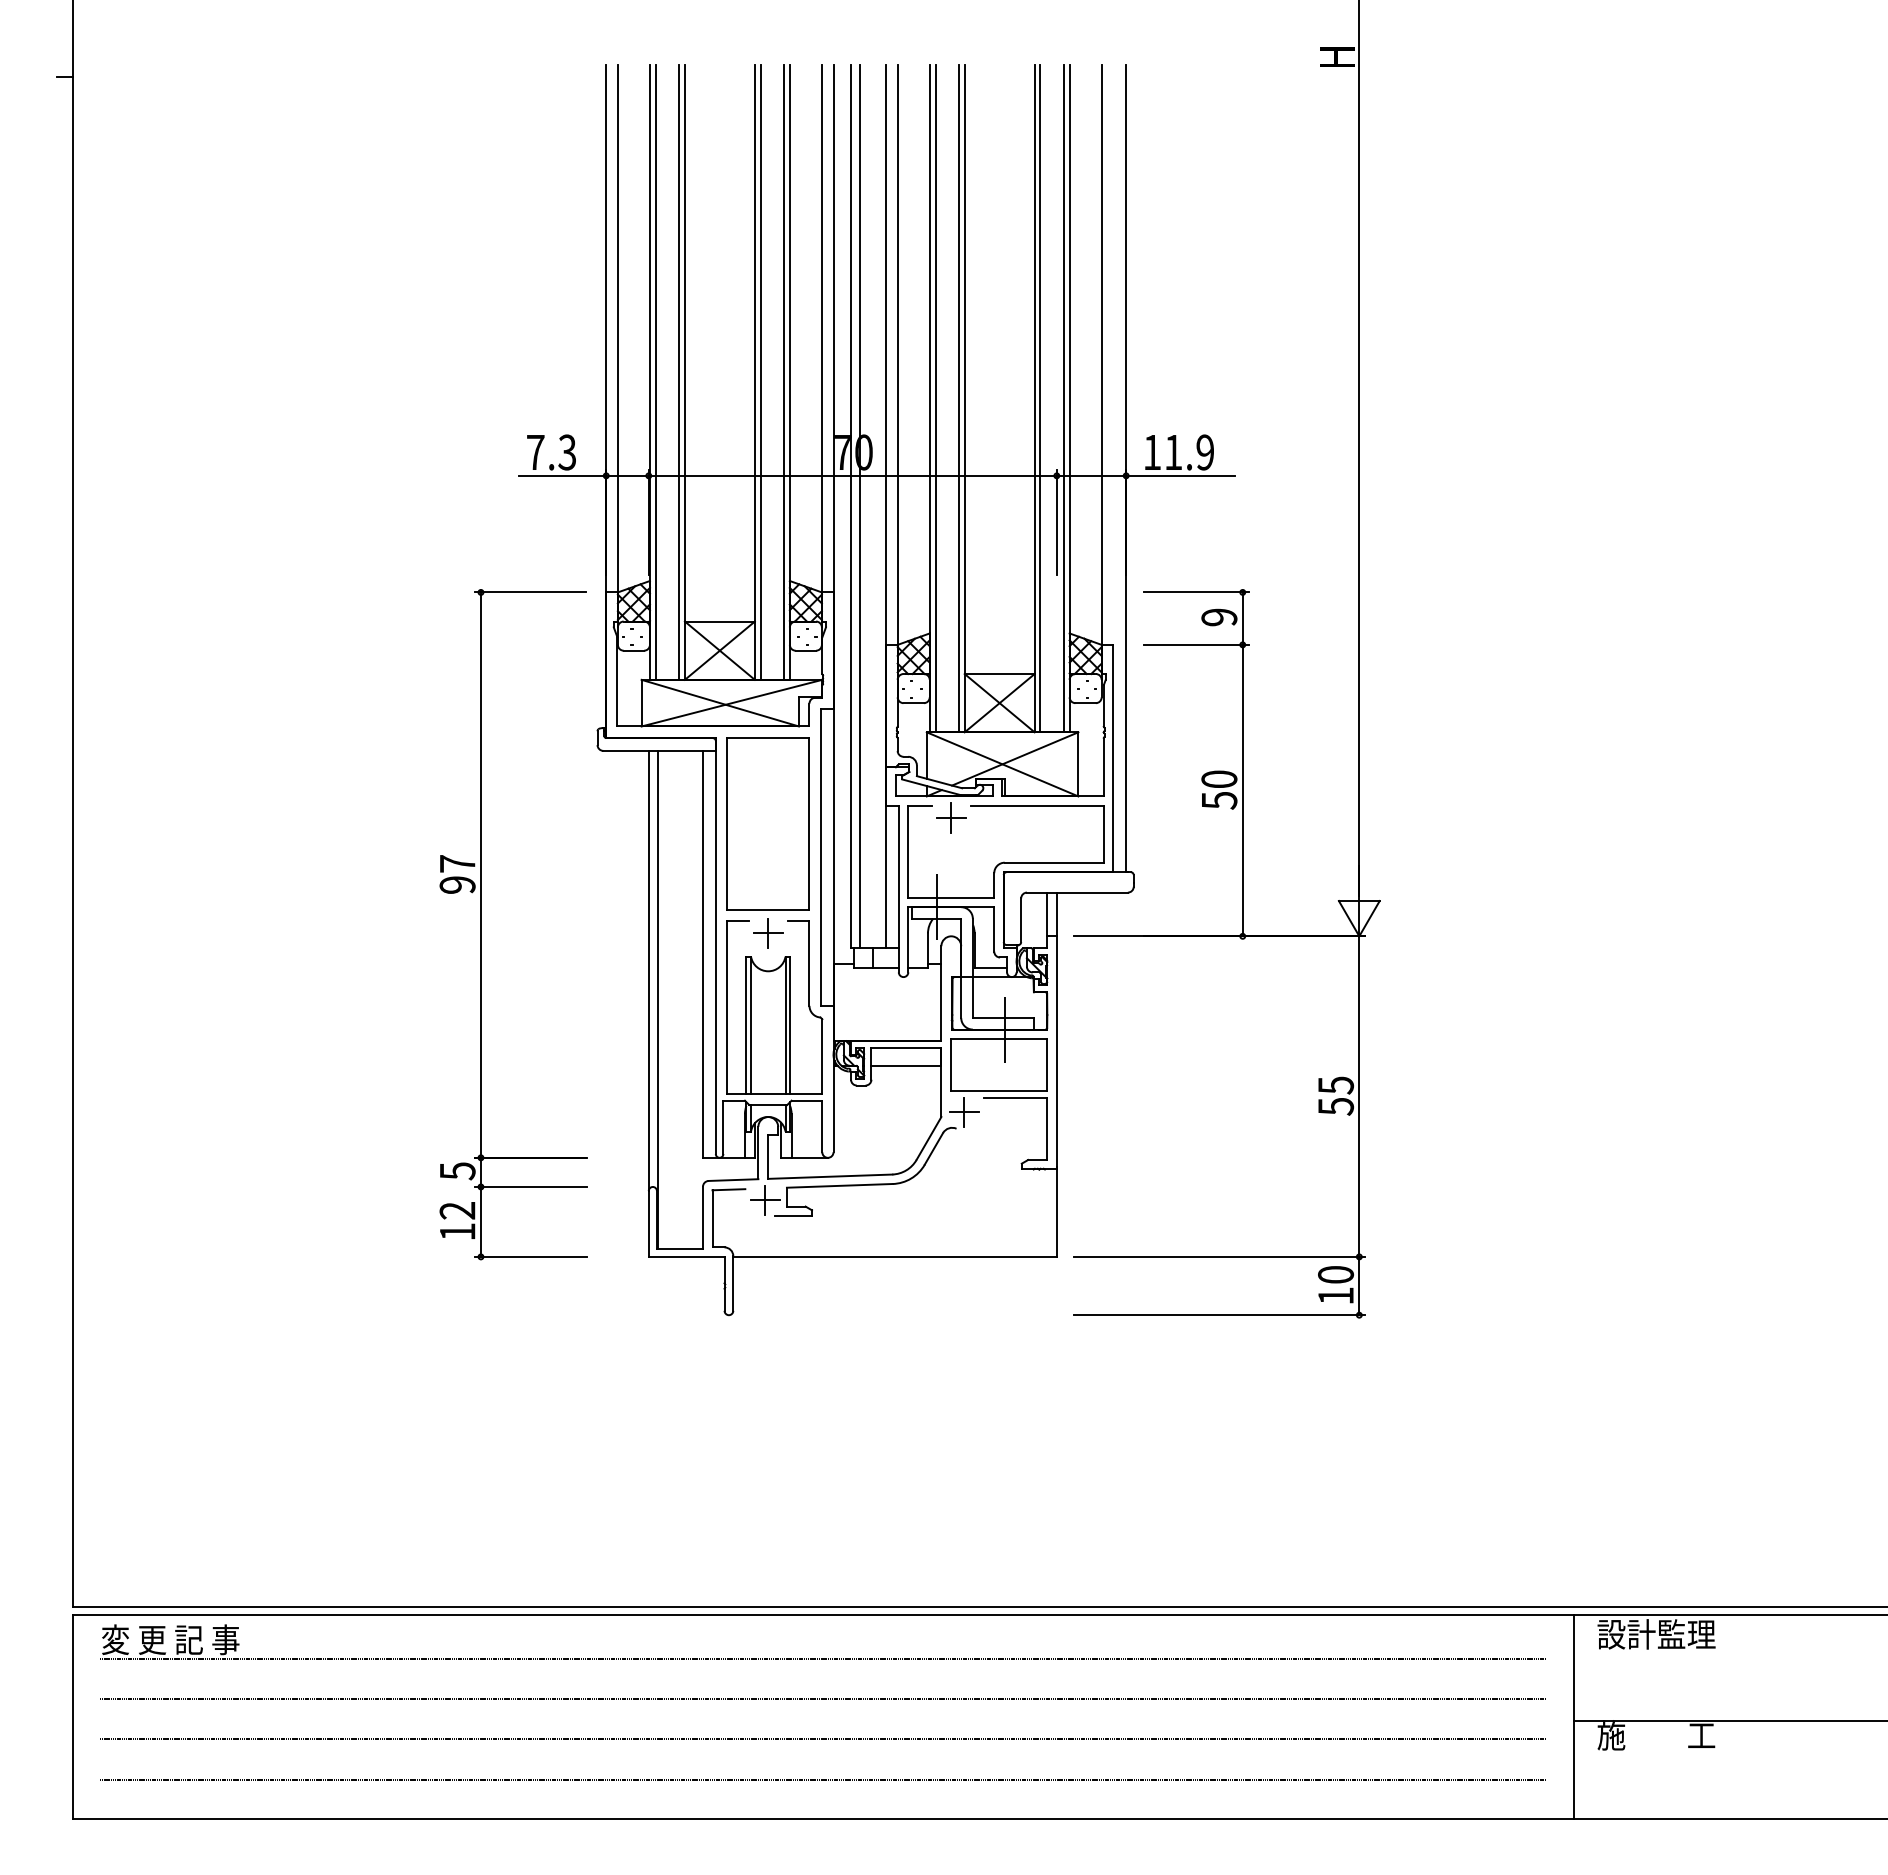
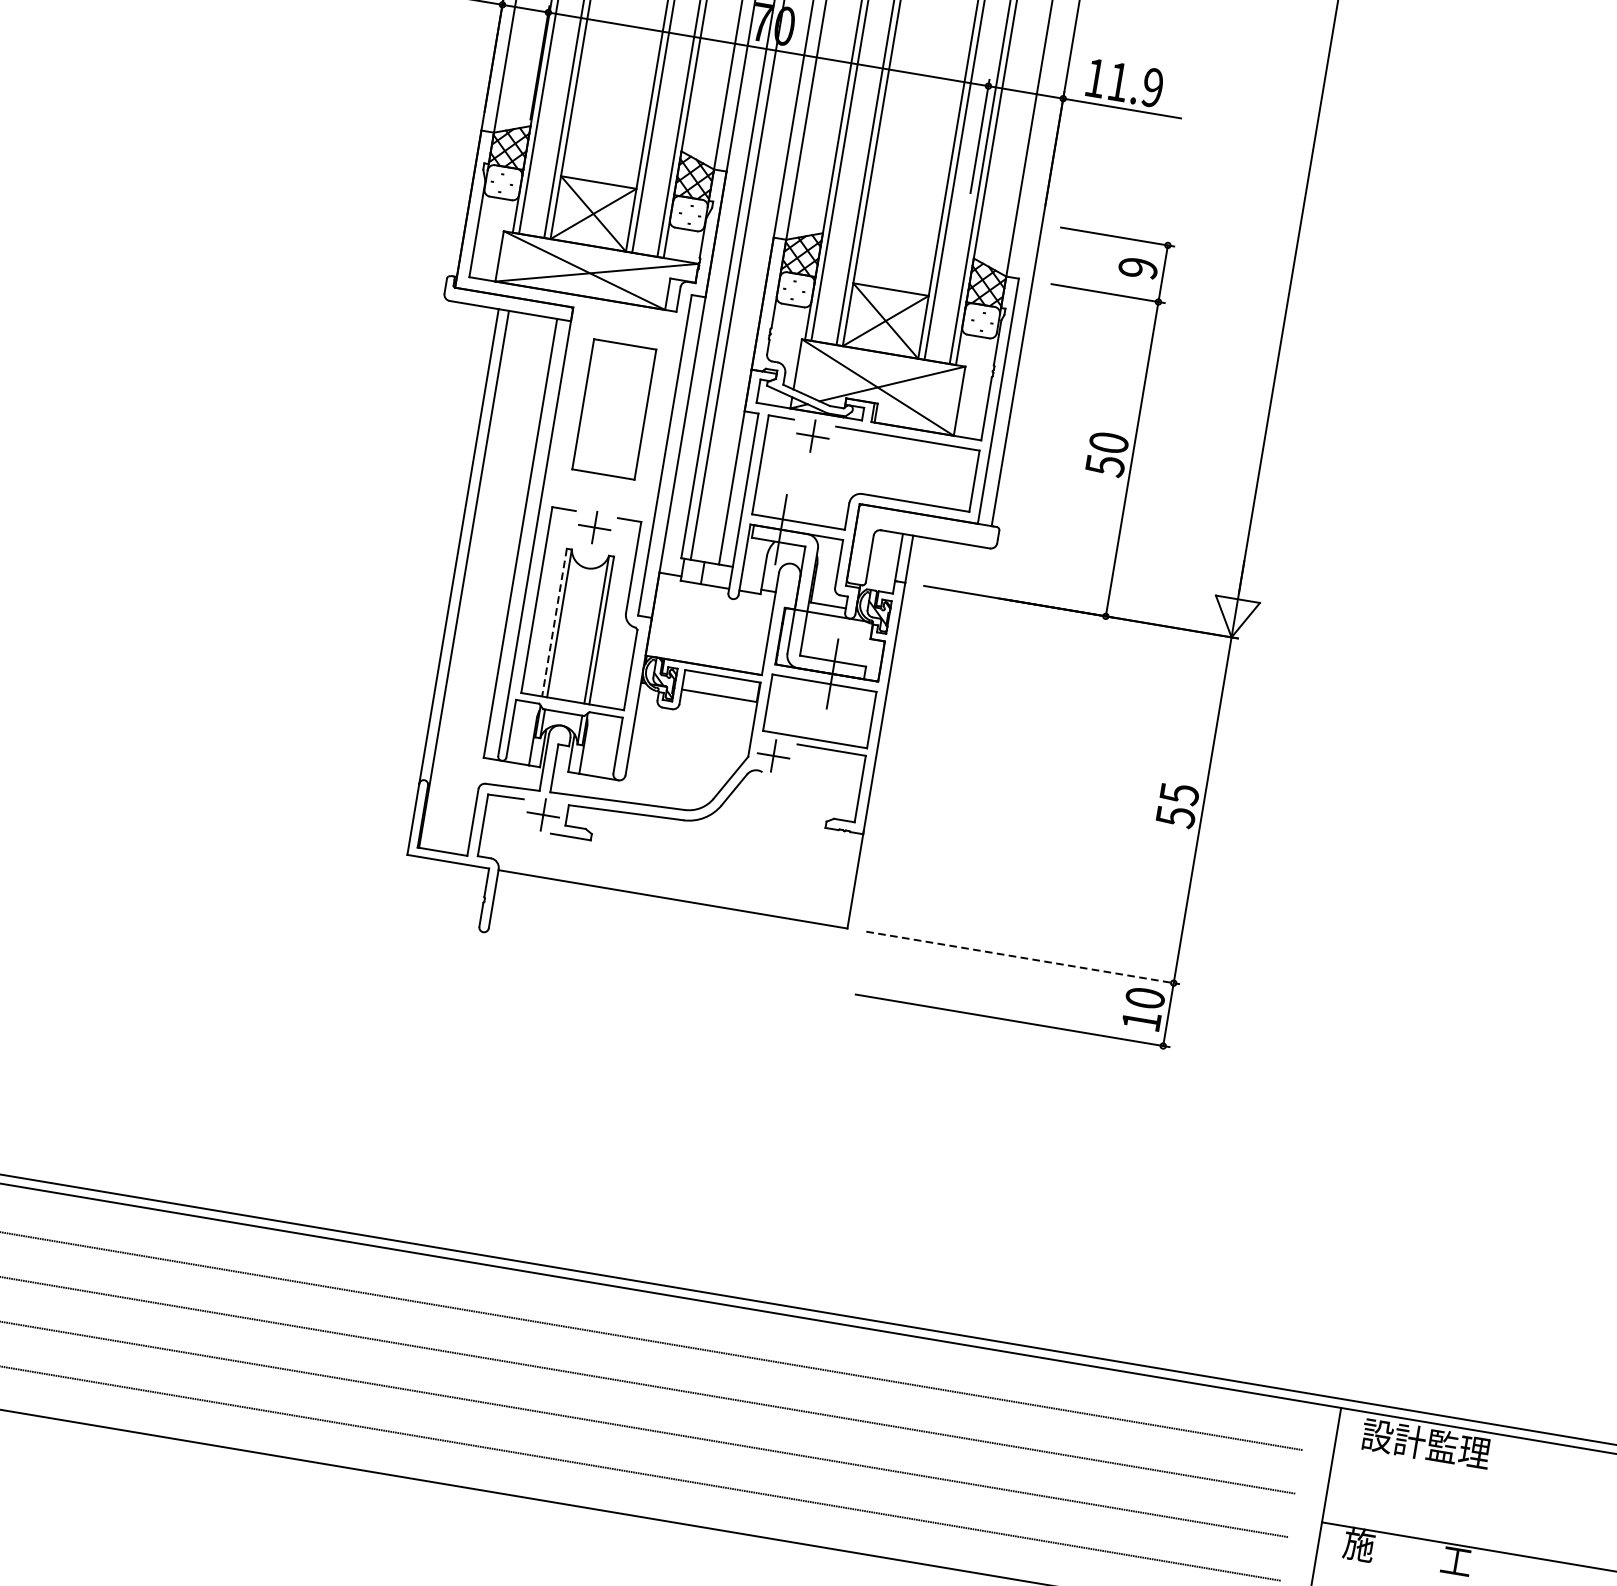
part: (767, 823) -> (613, 408), size x0.7
part: (481, 924) -> (286, 466), removed
line: (746, 1025) -> (554, 622), solid -> dashed
line: (1220, 1256) -> (1024, 957), solid -> dashed

